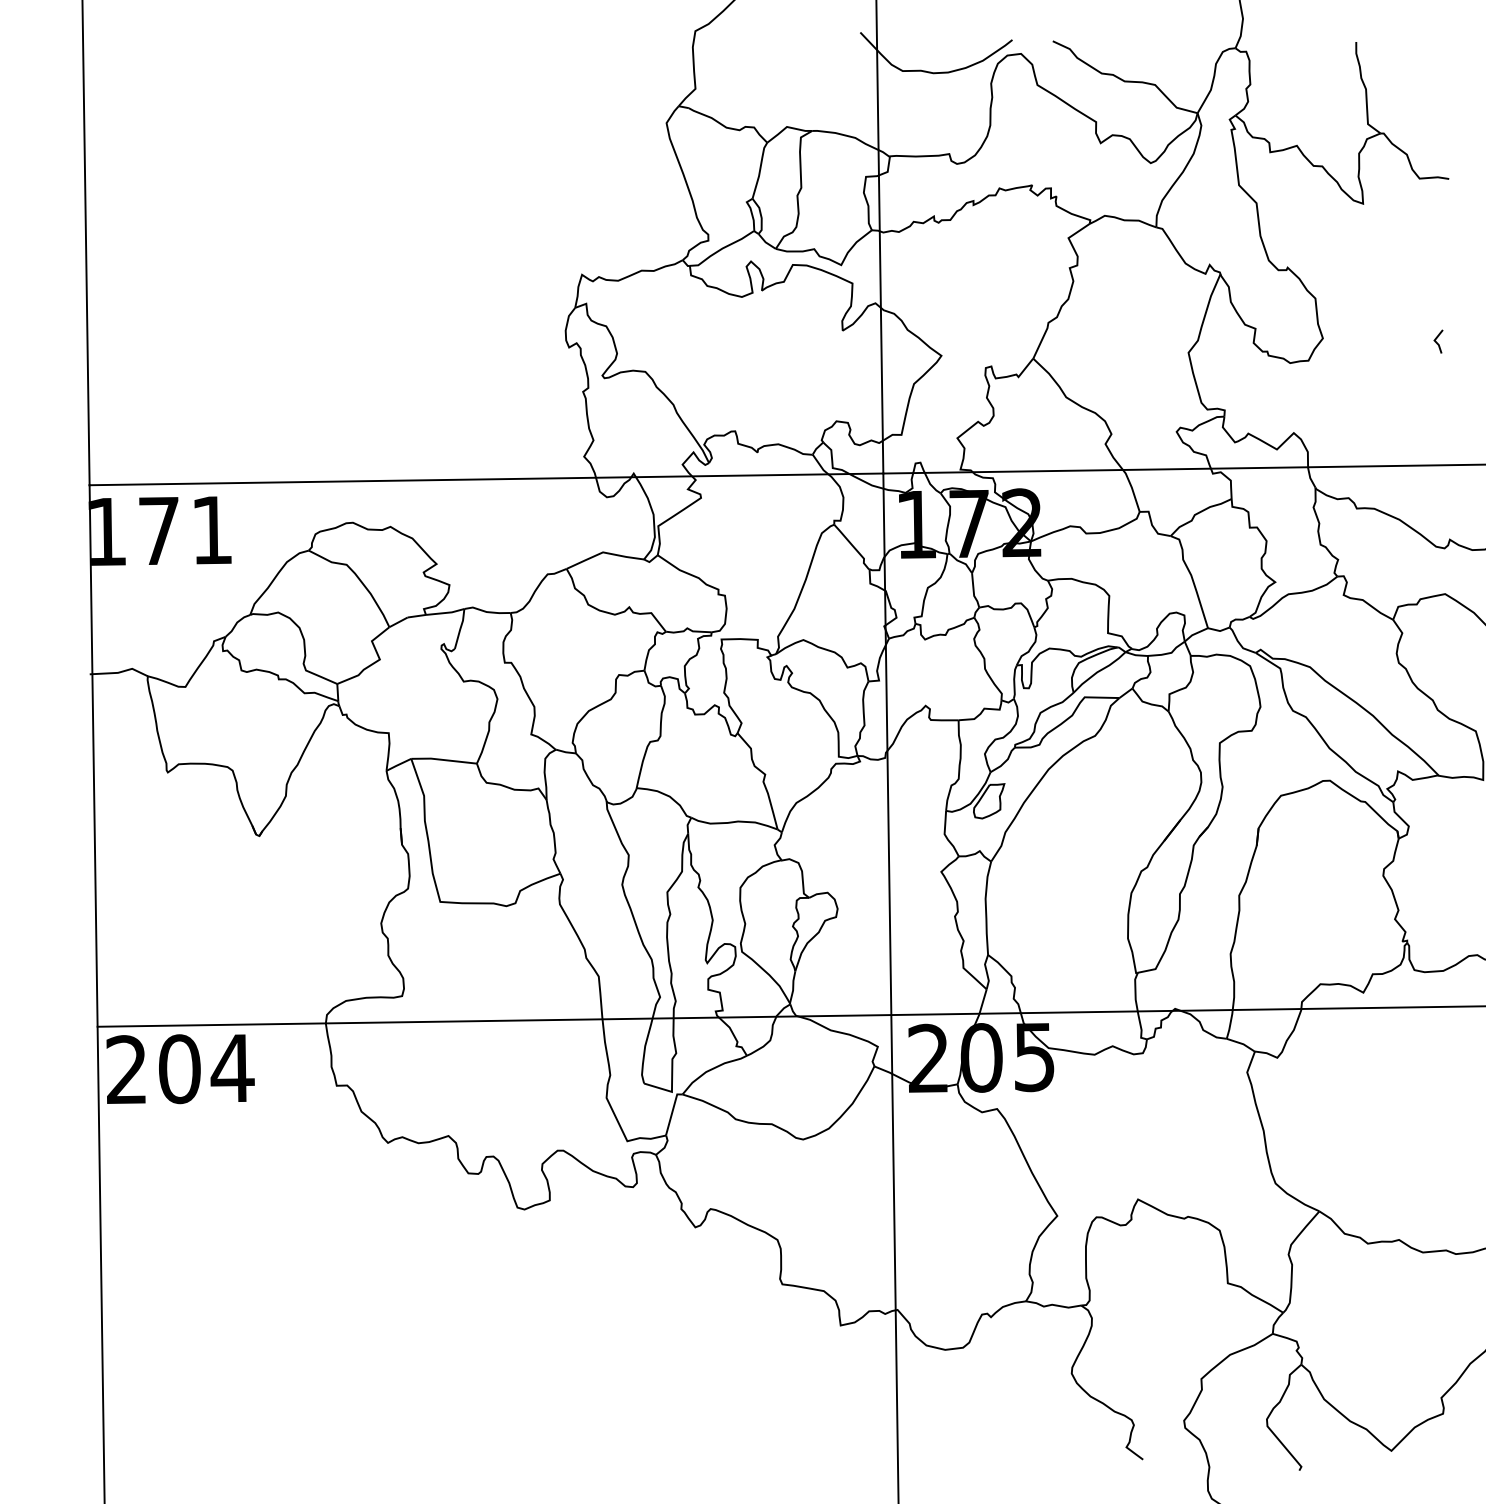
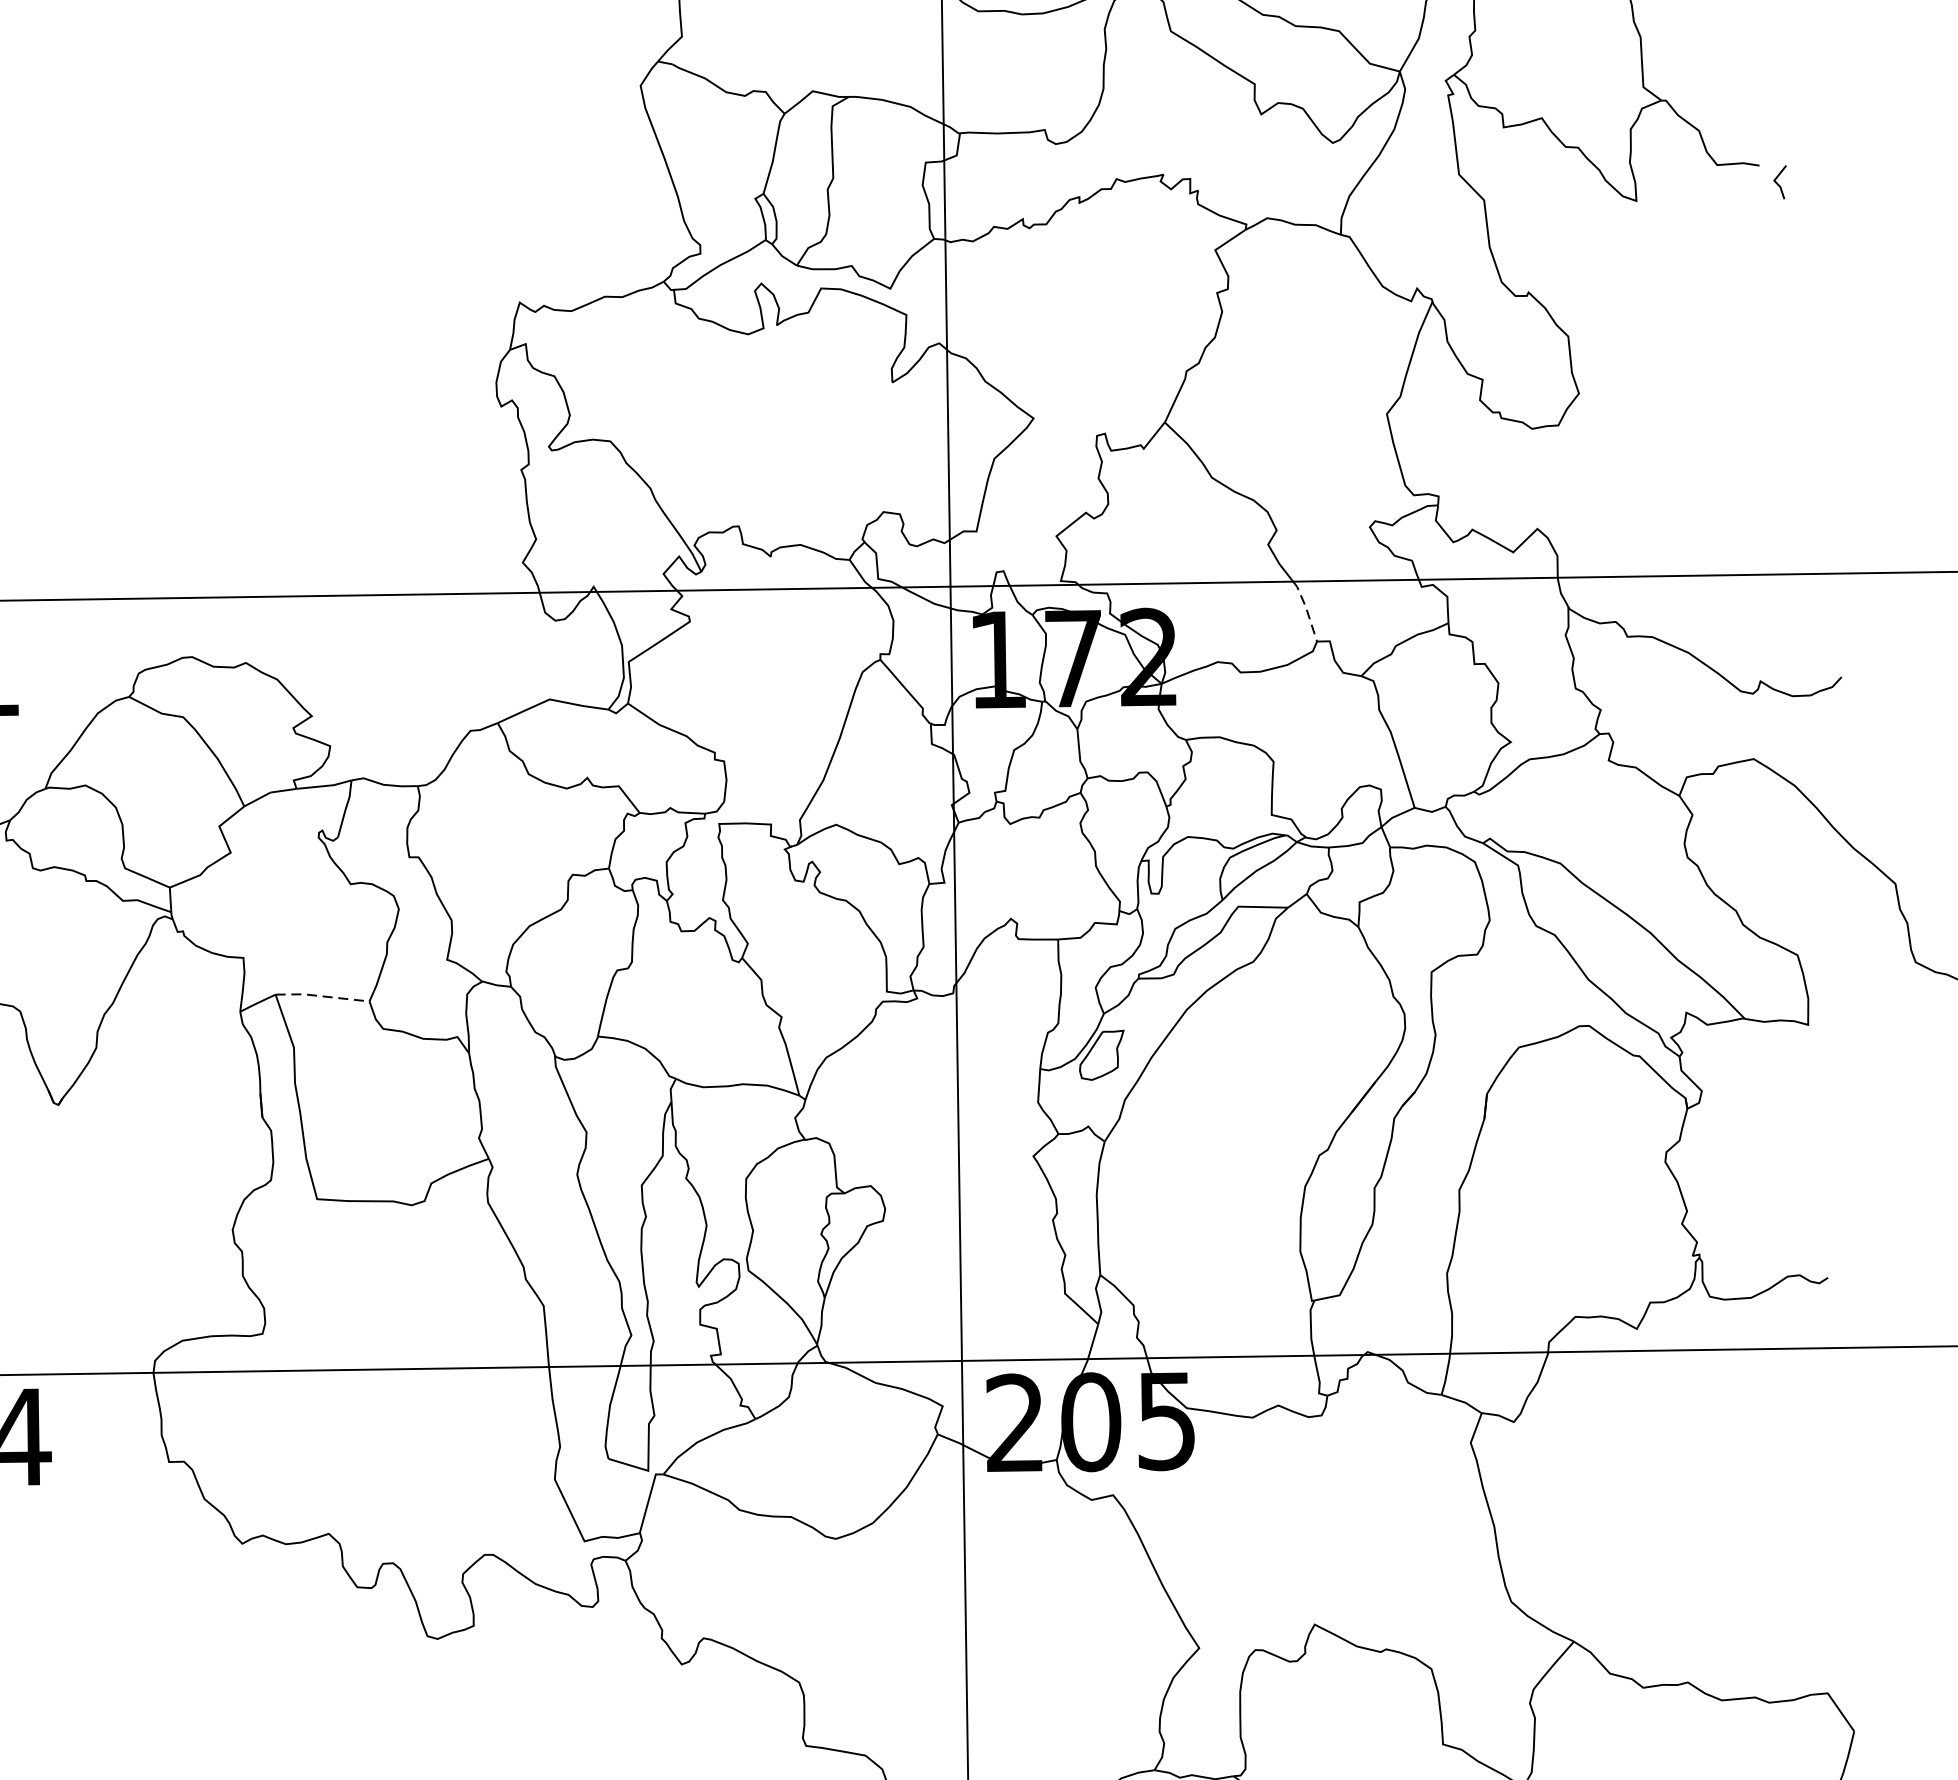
line: (1437, 342) -> (1778, 183), moved
line: (1132, 489) -> (1306, 609), solid -> dashed
line: (443, 760) -> (321, 996), solid -> dashed

